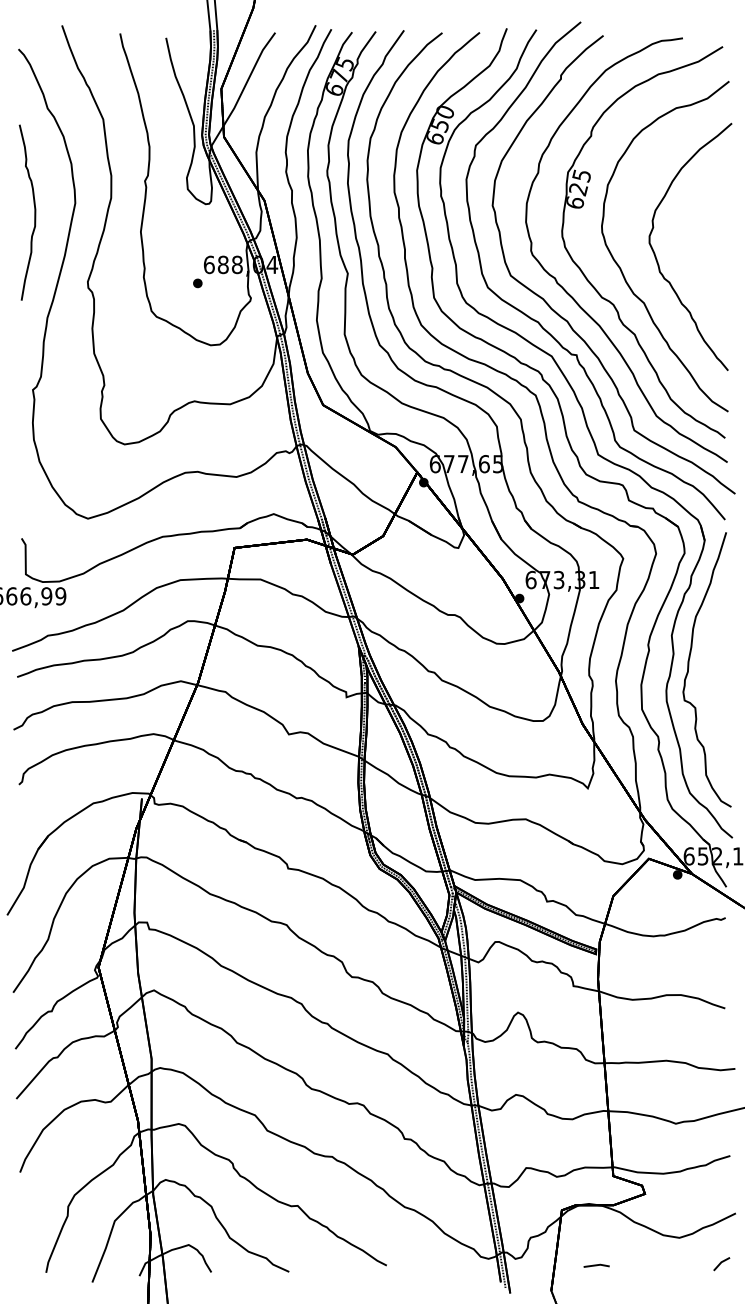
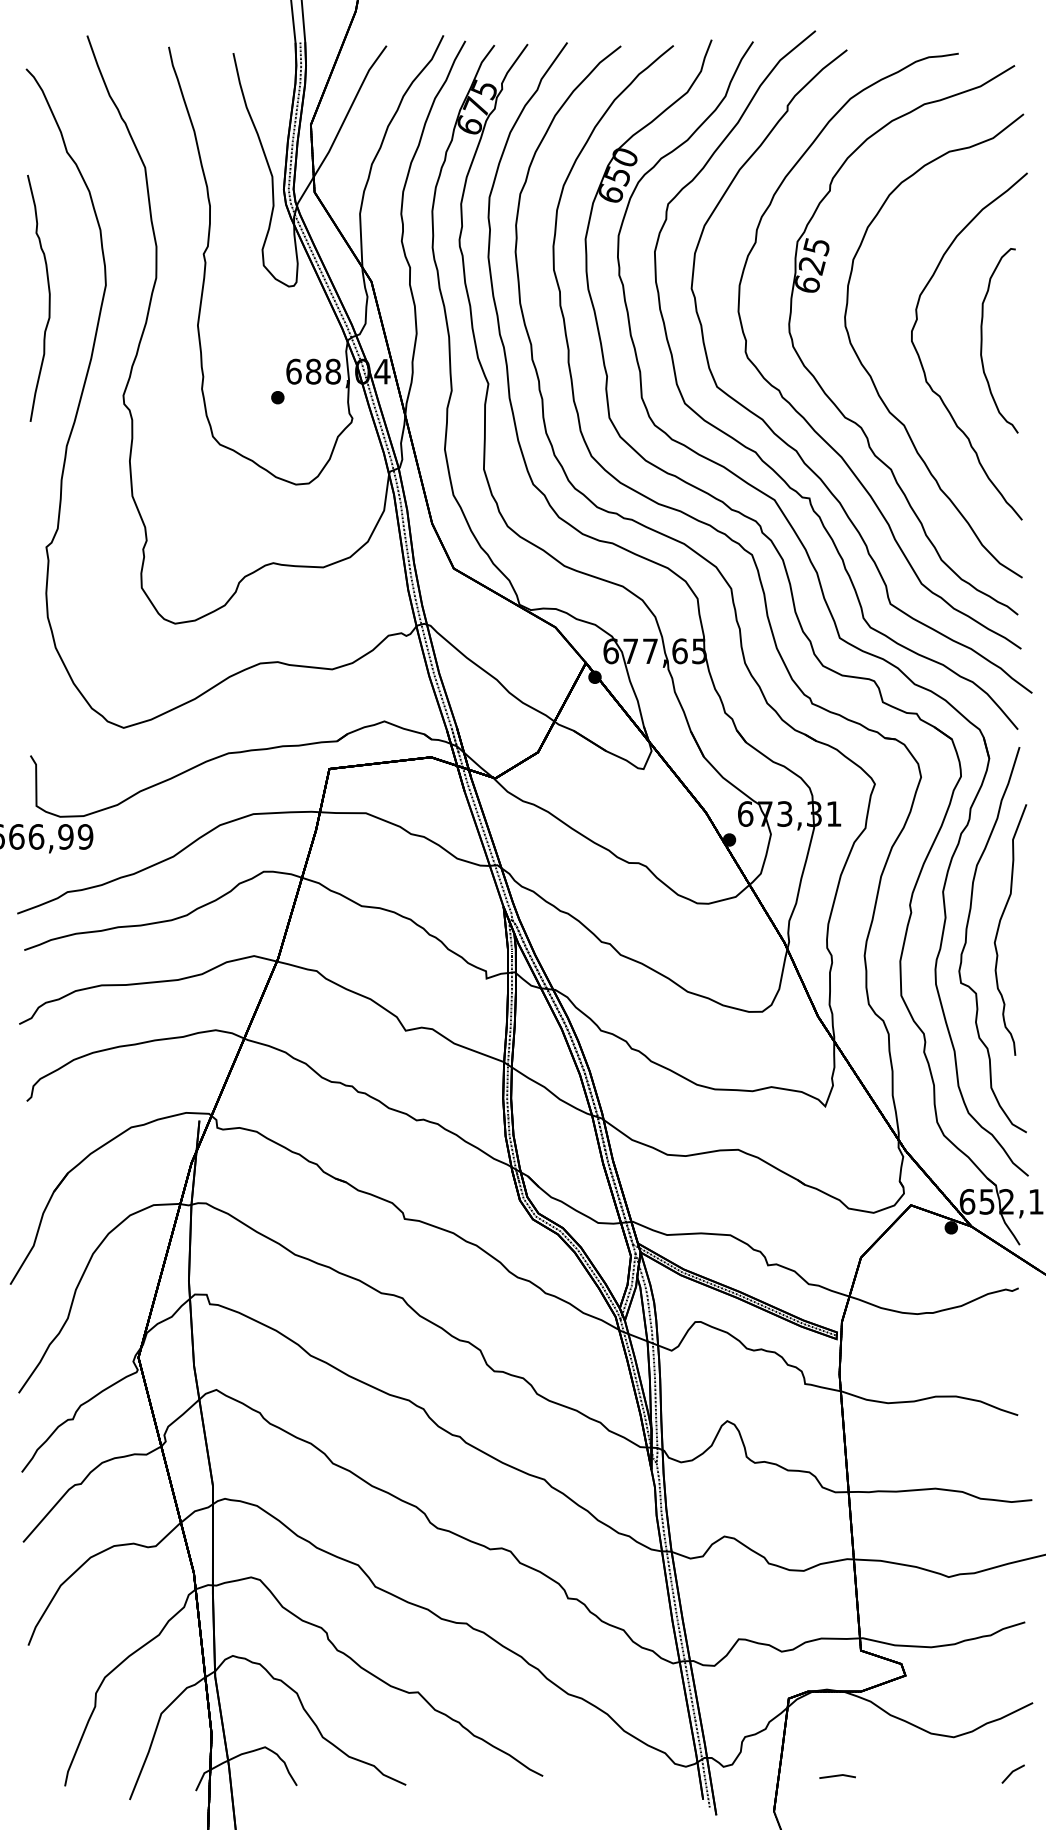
part: (699, 242) -> (982, 340), added
part: (712, 661) -> (999, 928), added

